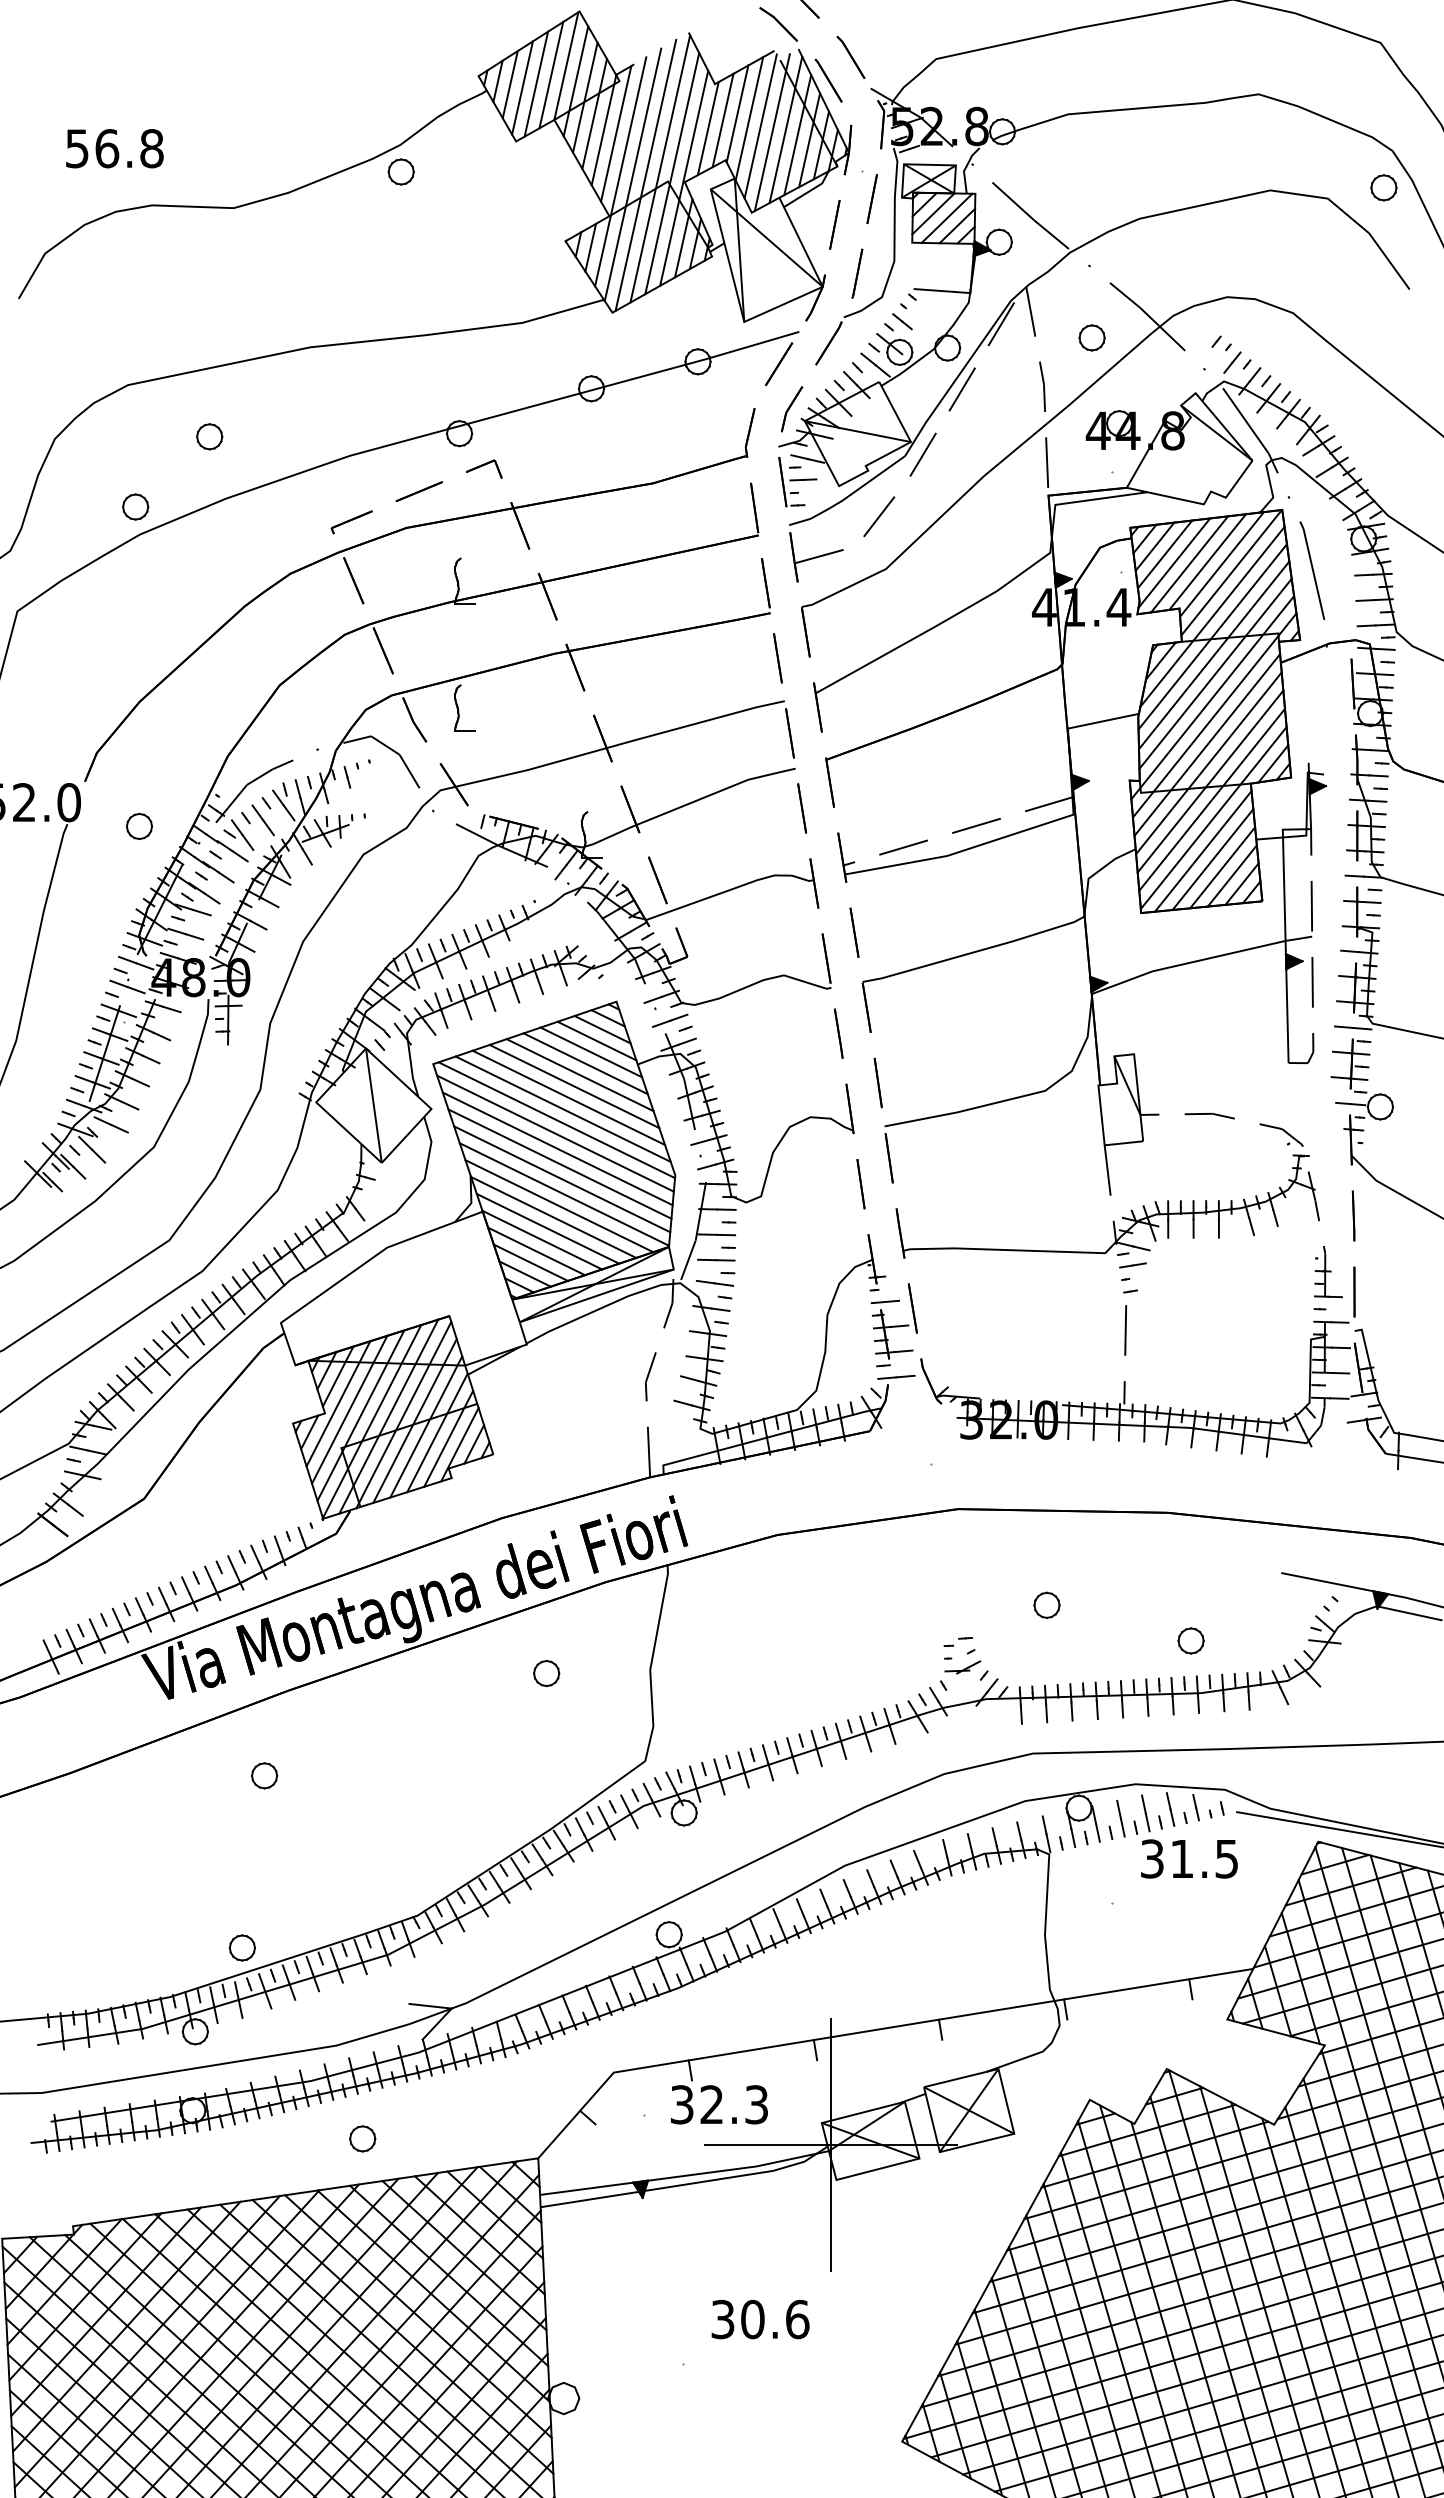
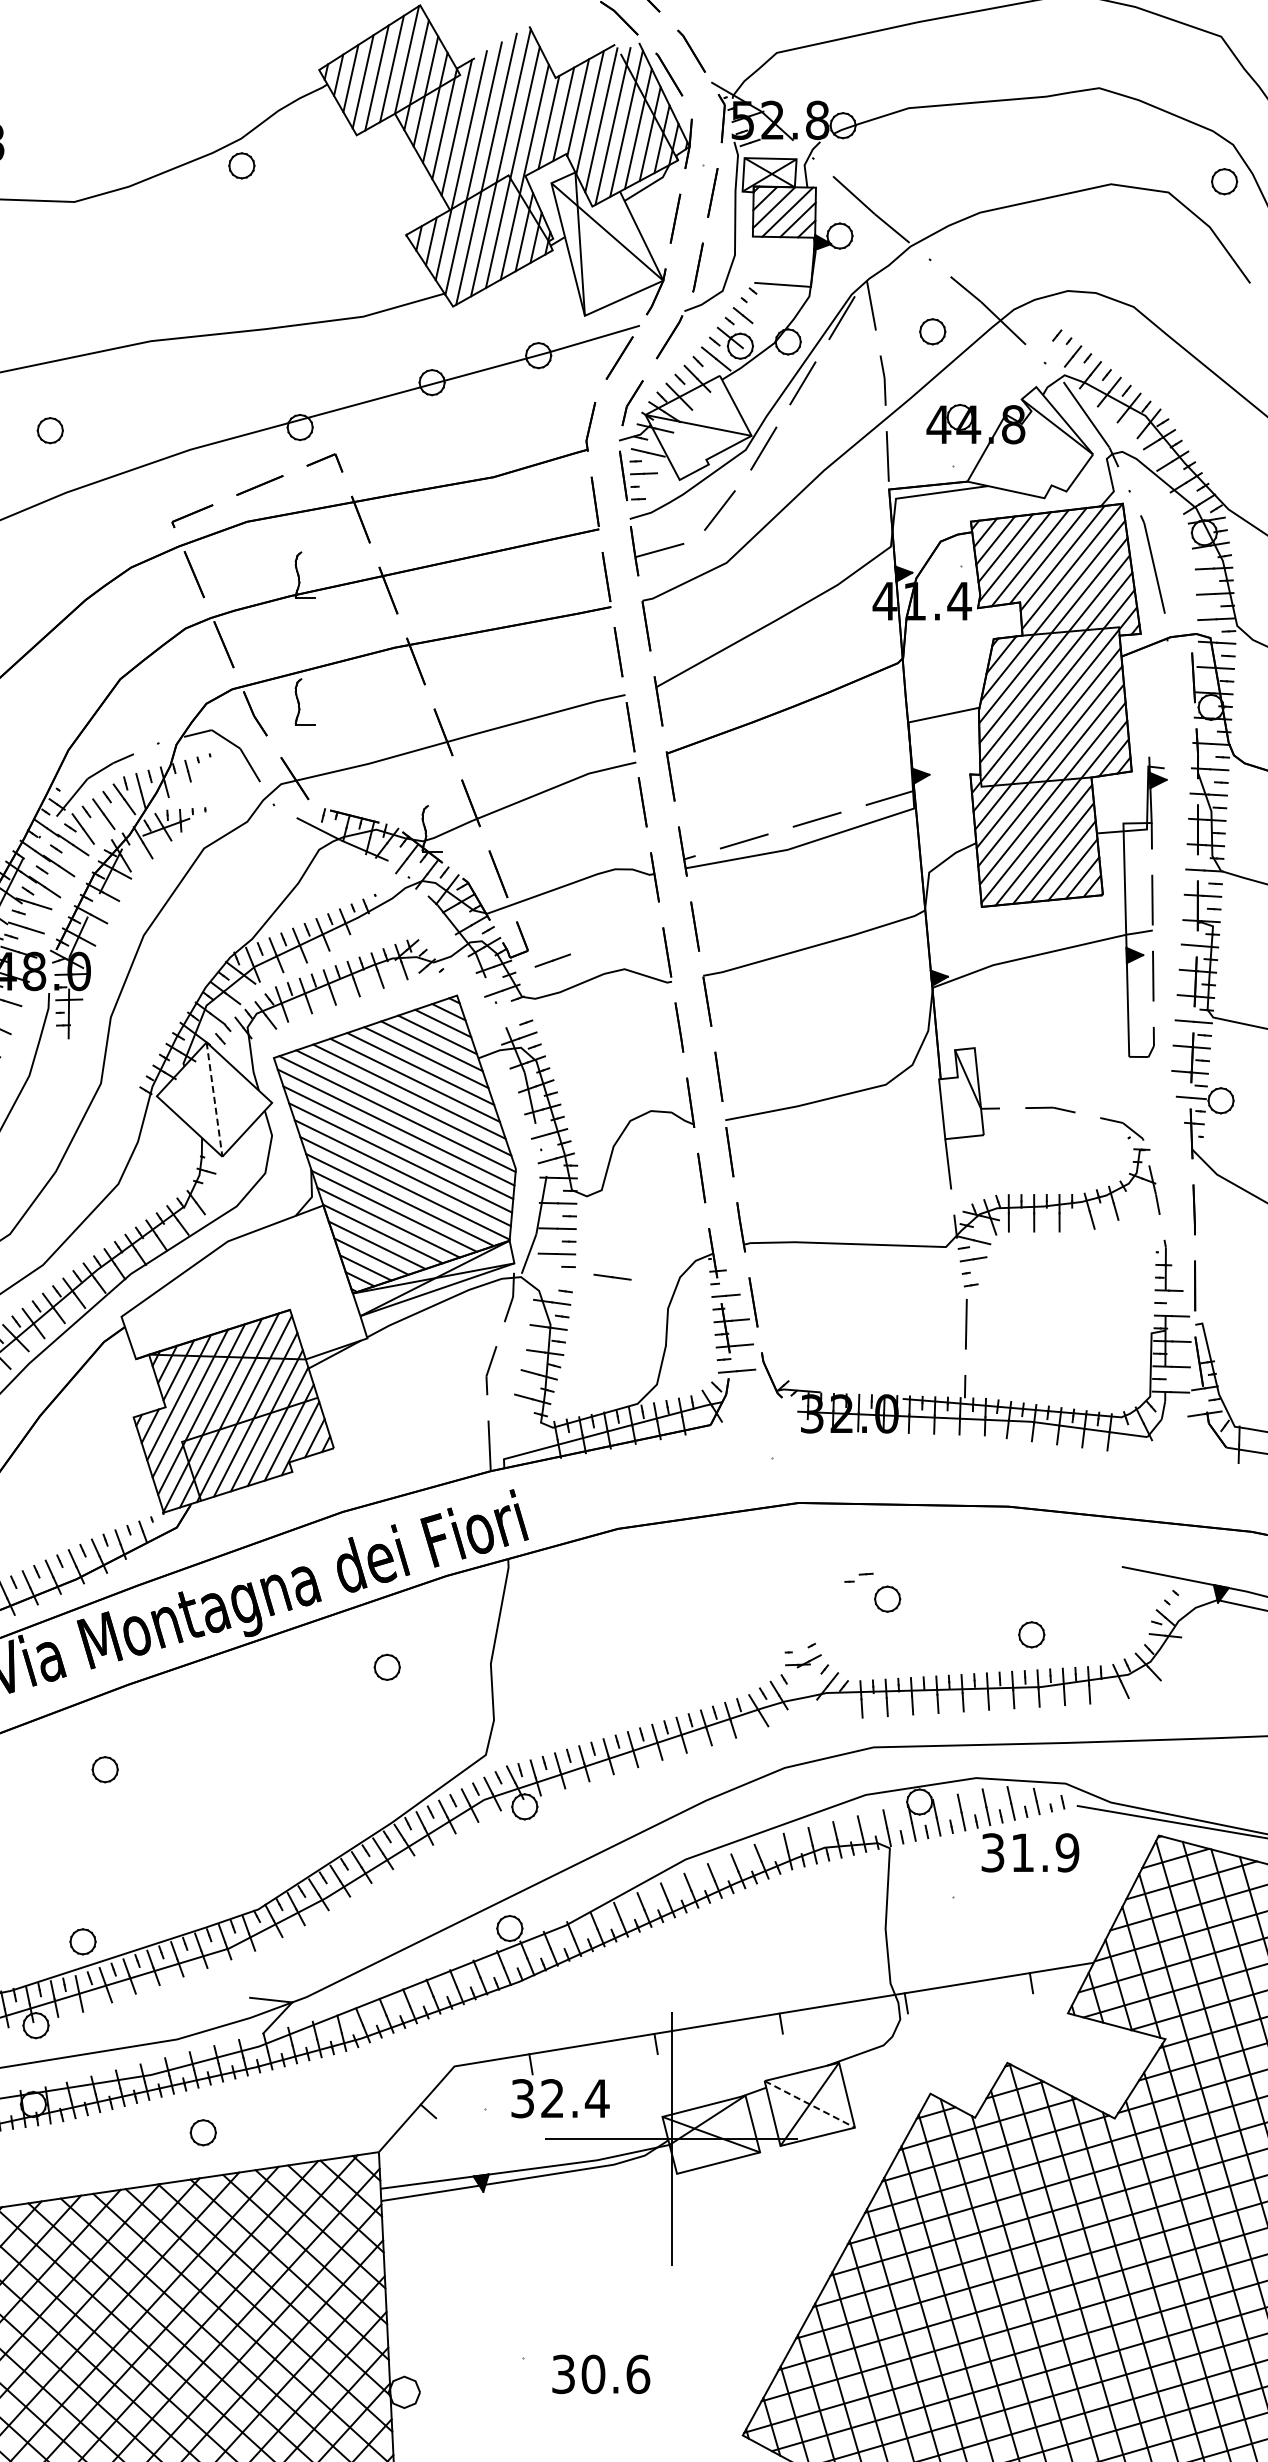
line: (670, 1020) -> (553, 960), moved
line: (373, 1105) -> (214, 1099), solid -> dashed
line: (714, 1283) -> (612, 1277), moved
part: (957, 1641) -> (858, 1577), moved
text: (1226, 1858) -> (1067, 1852), 31.5 -> 31.9
text: (756, 2104) -> (597, 2098), 32.3 -> 32.4
line: (969, 2110) -> (810, 2104), solid -> dashed
text: (760, 2319) -> (601, 2374), moved

